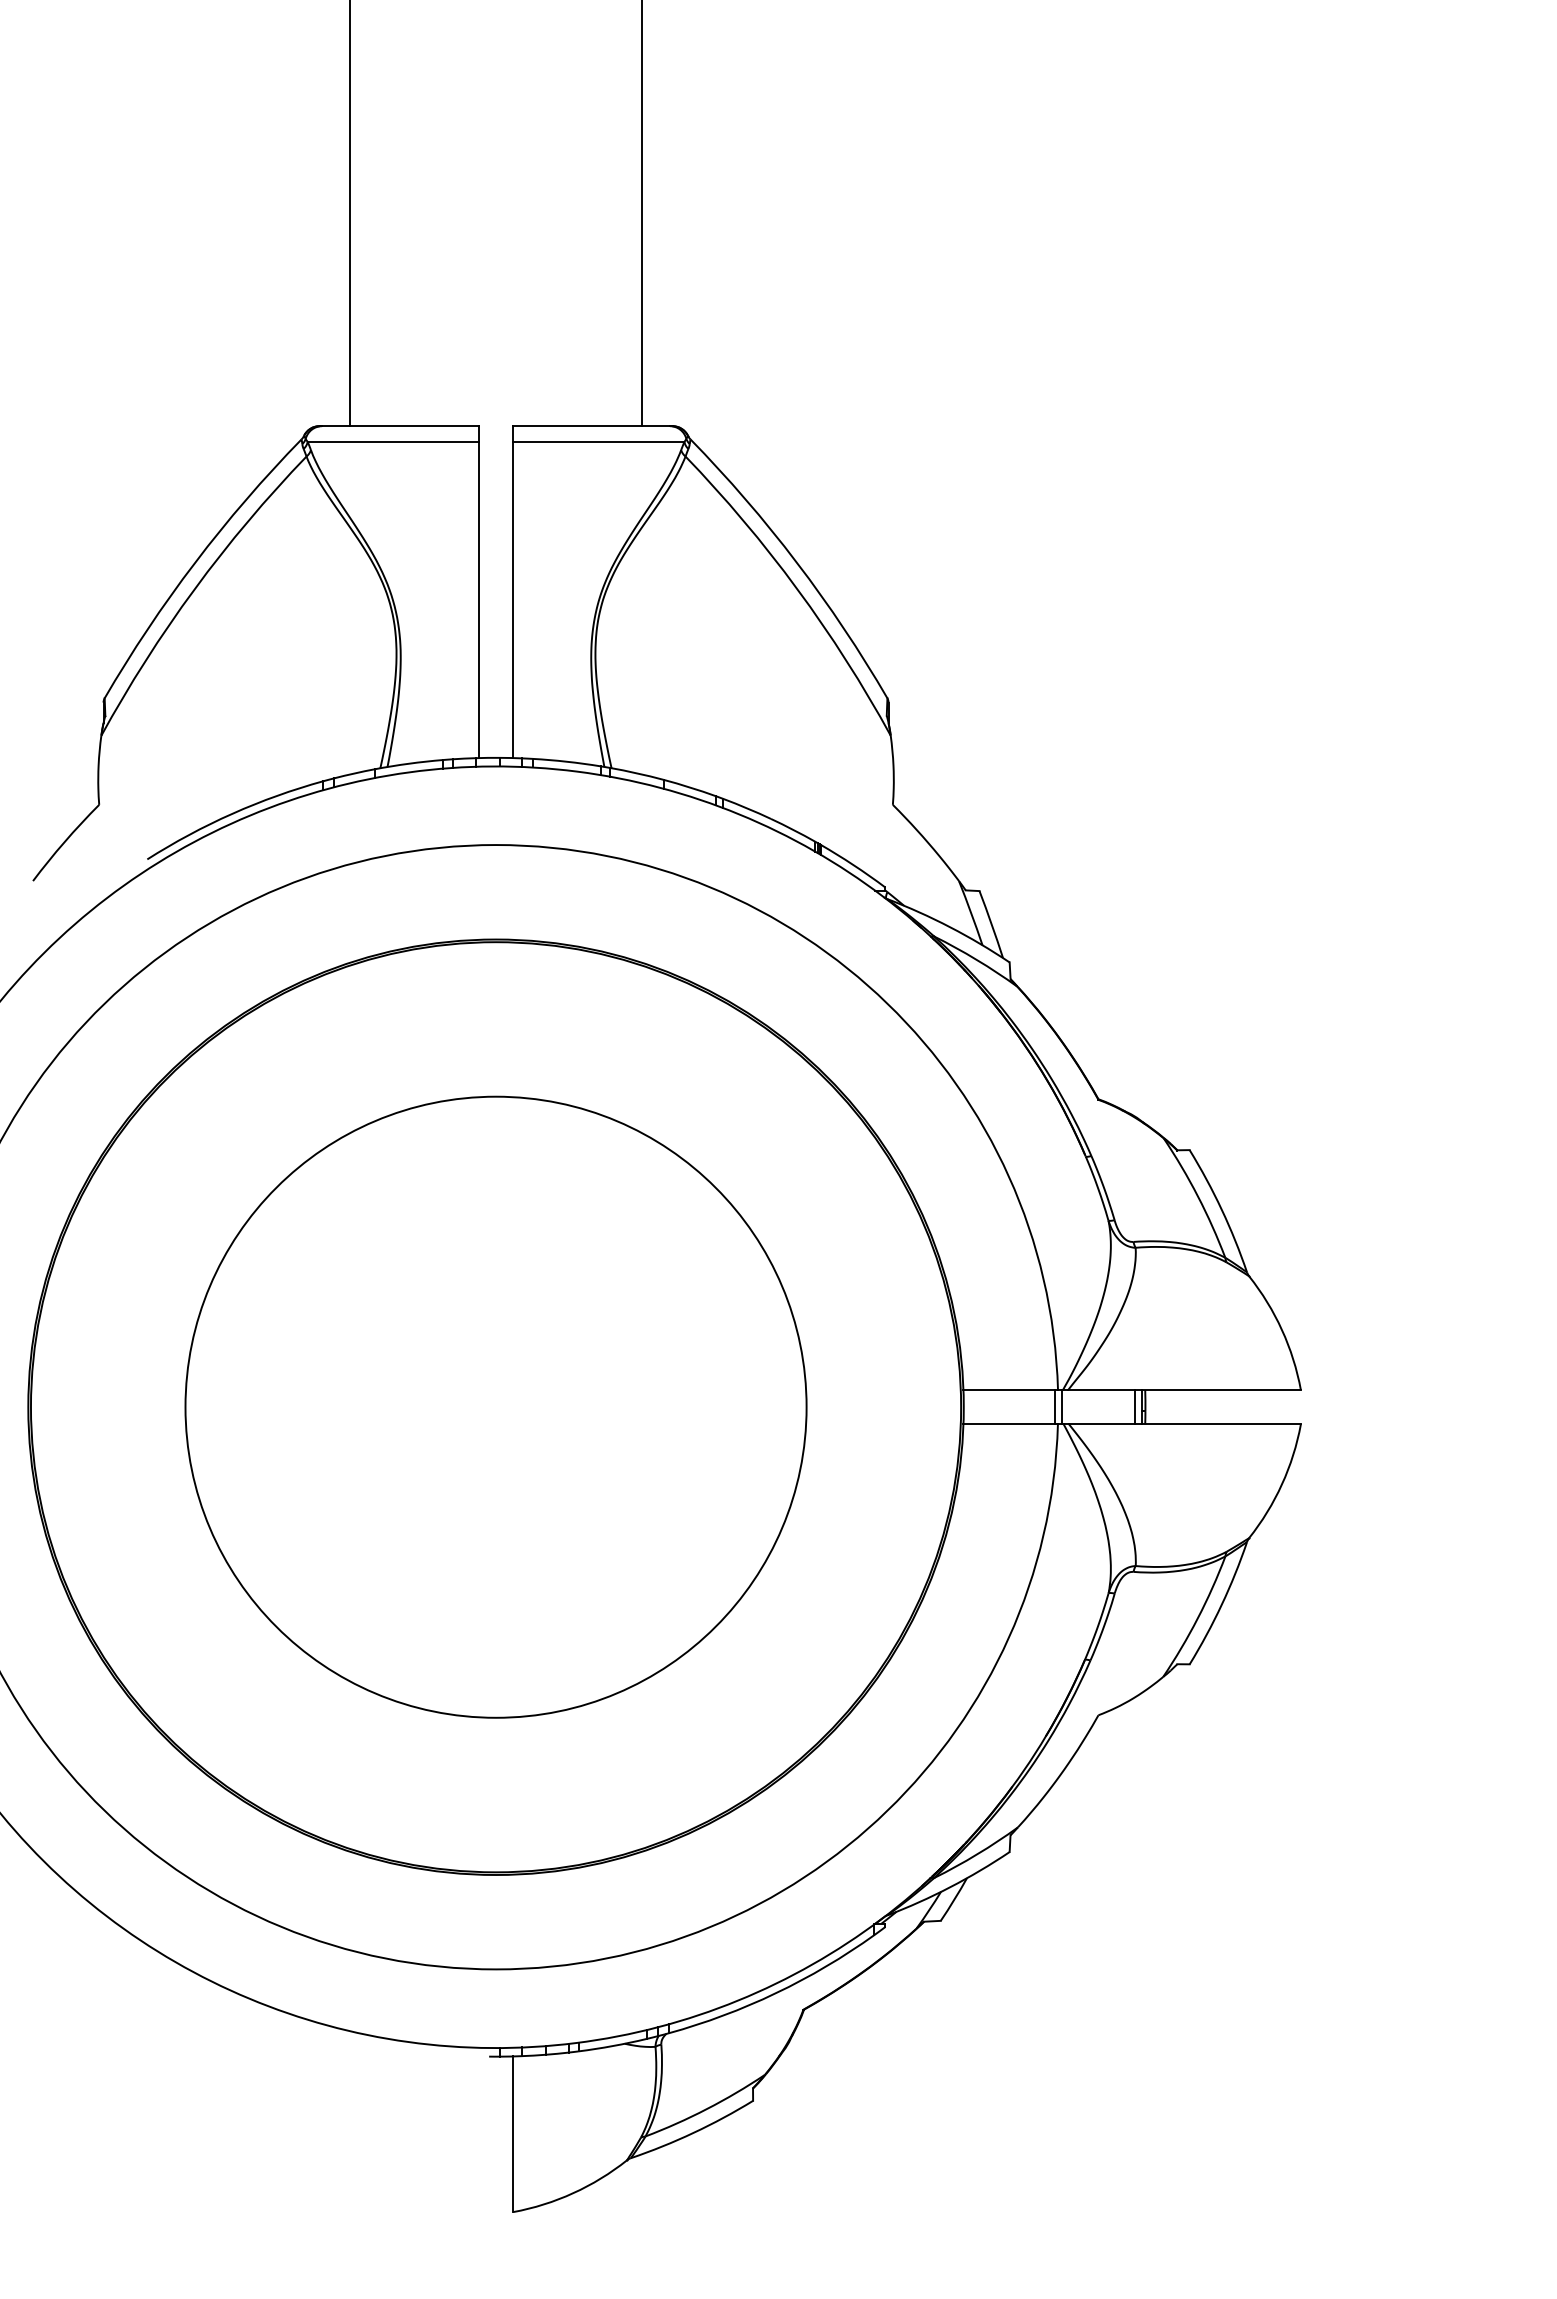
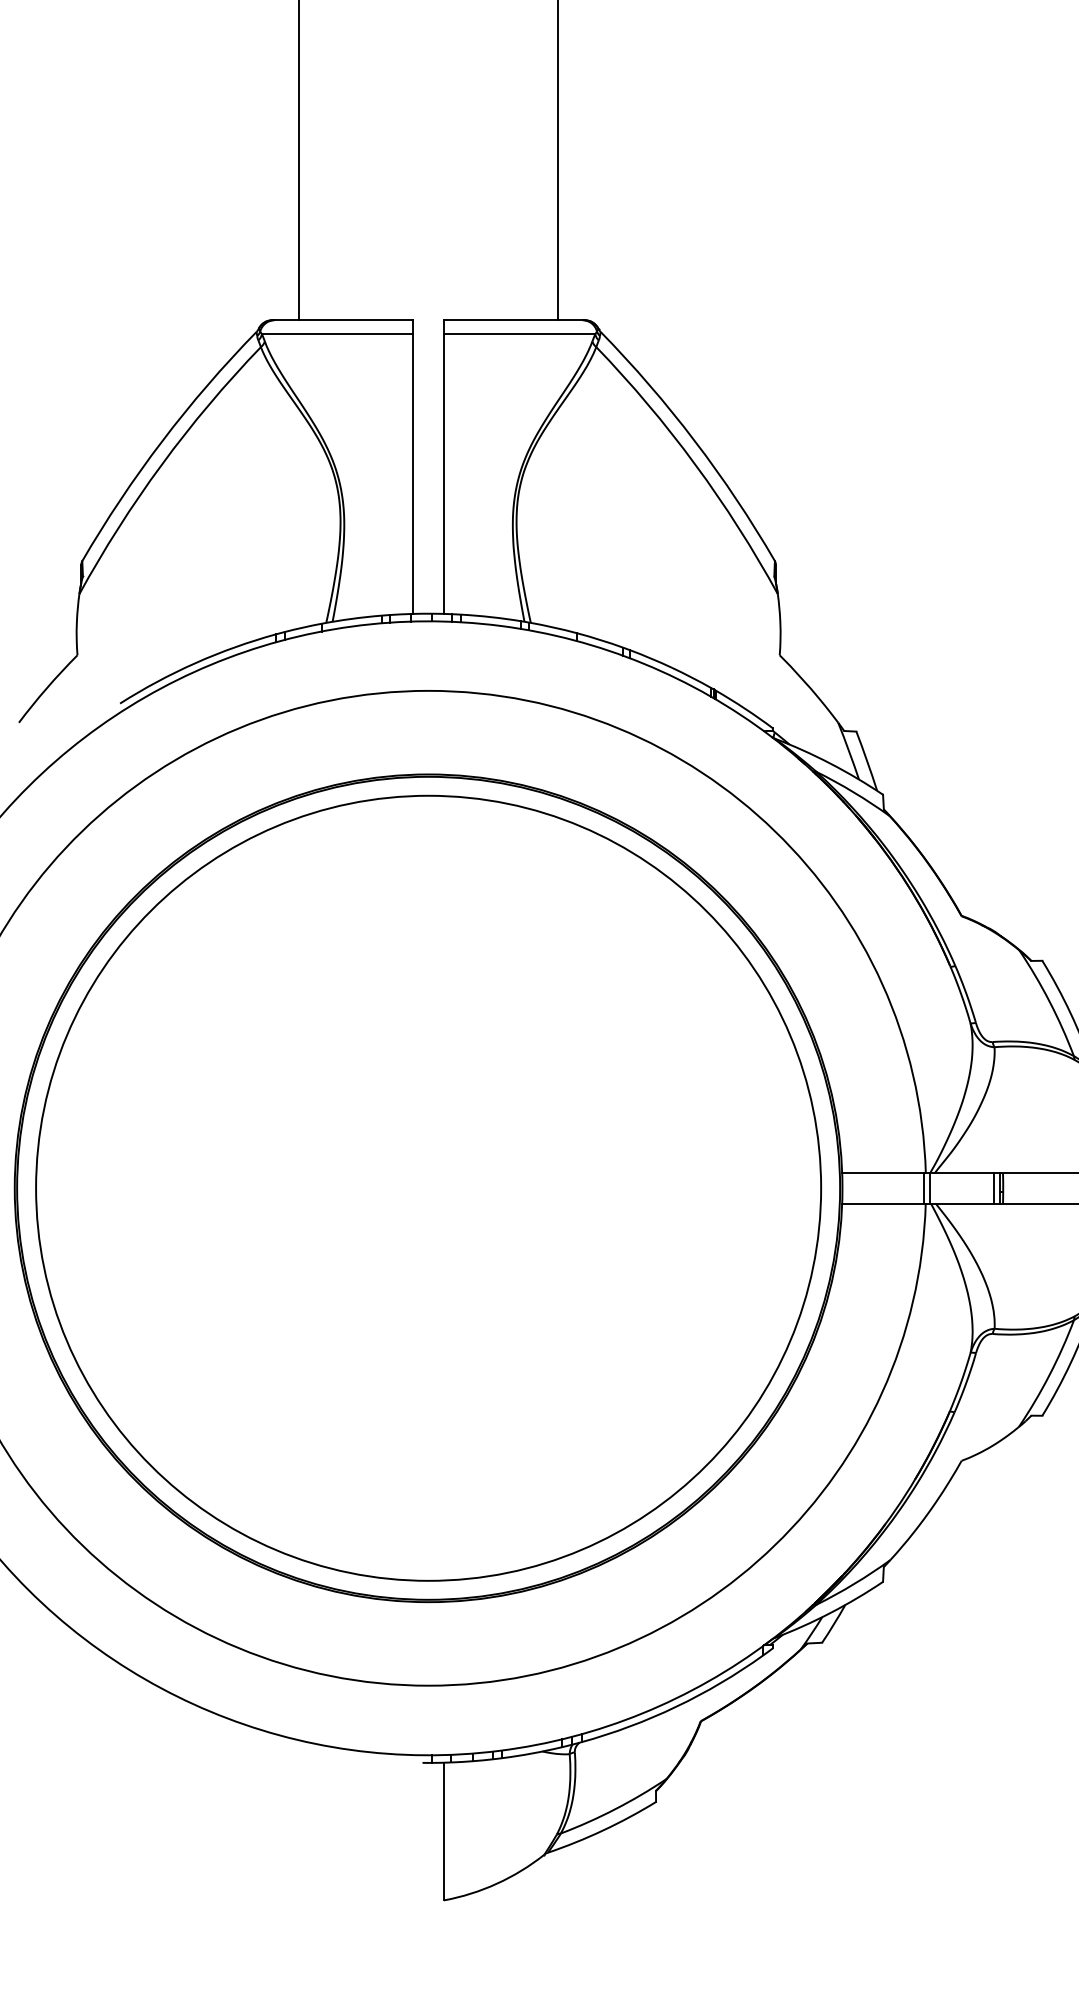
circle: (495, 1406) -> (428, 1187), size x1.43

